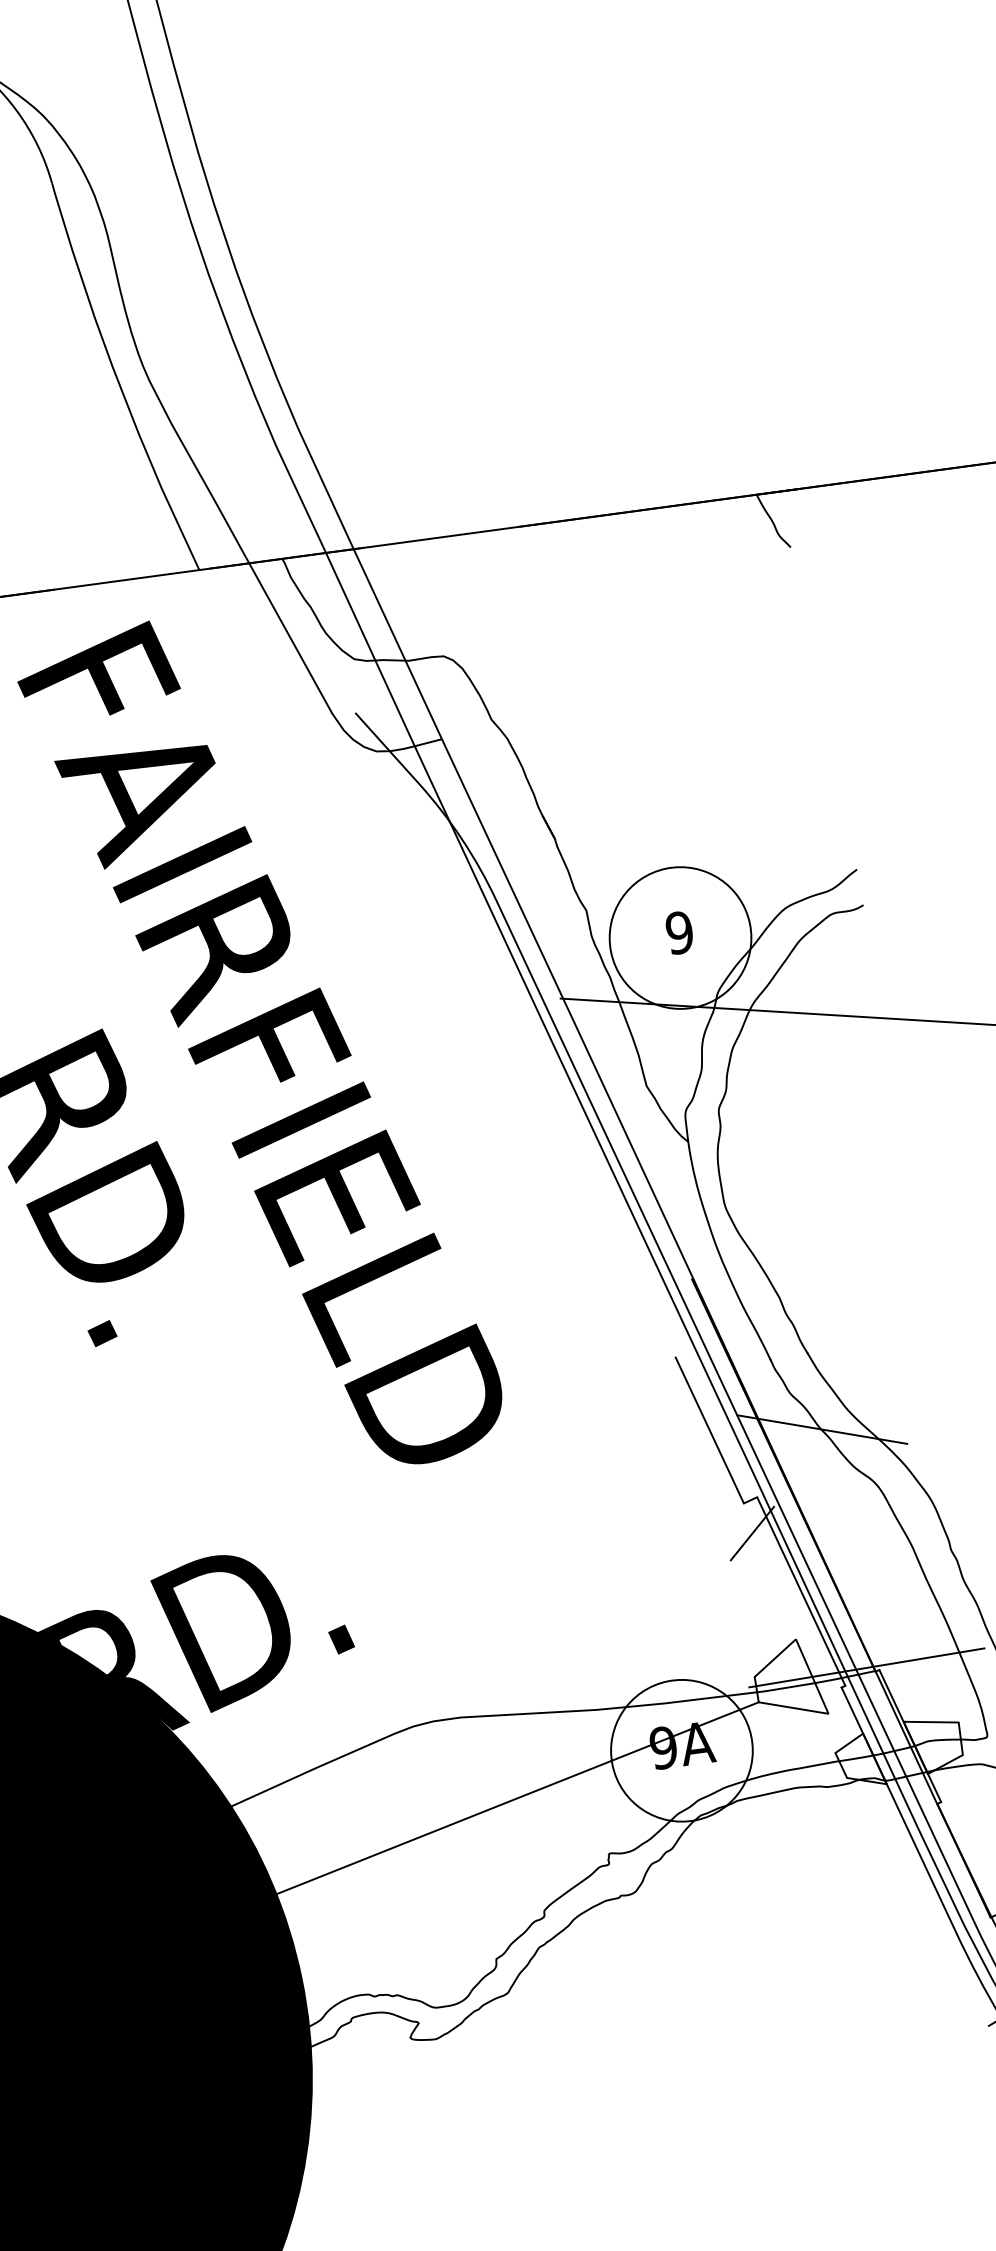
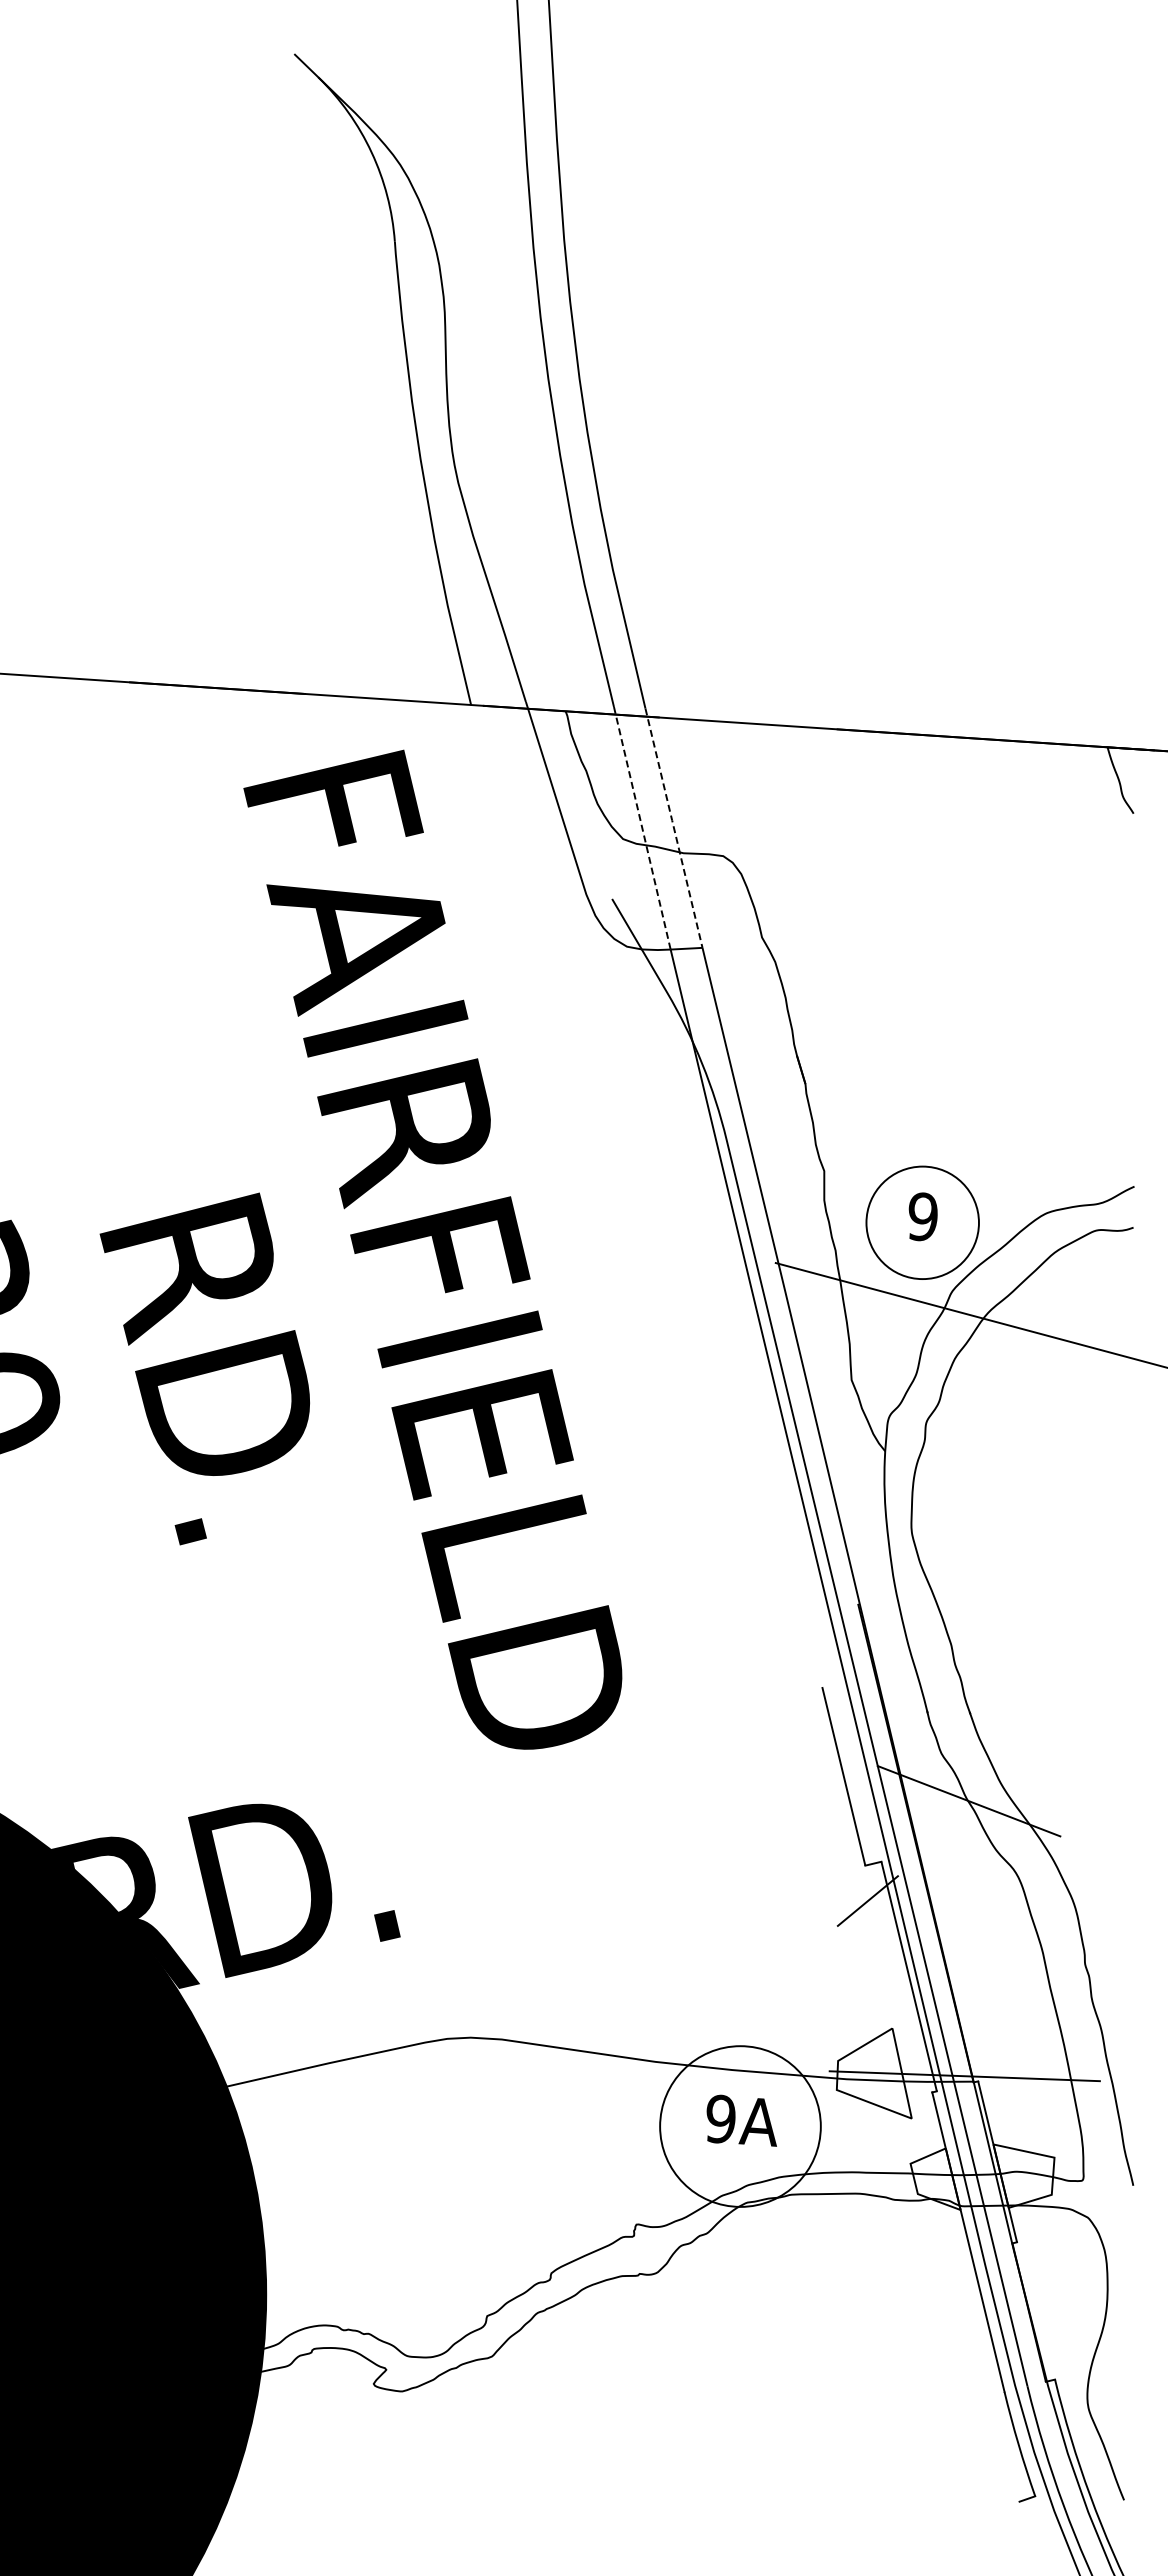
line: (395, 640) -> (673, 827), solid -> dashed
line: (368, 645) -> (642, 827), solid -> dashed
circle: (680, 937) -> (922, 1222), size x0.7
line: (517, 1798) -> (546, 2142), removed

